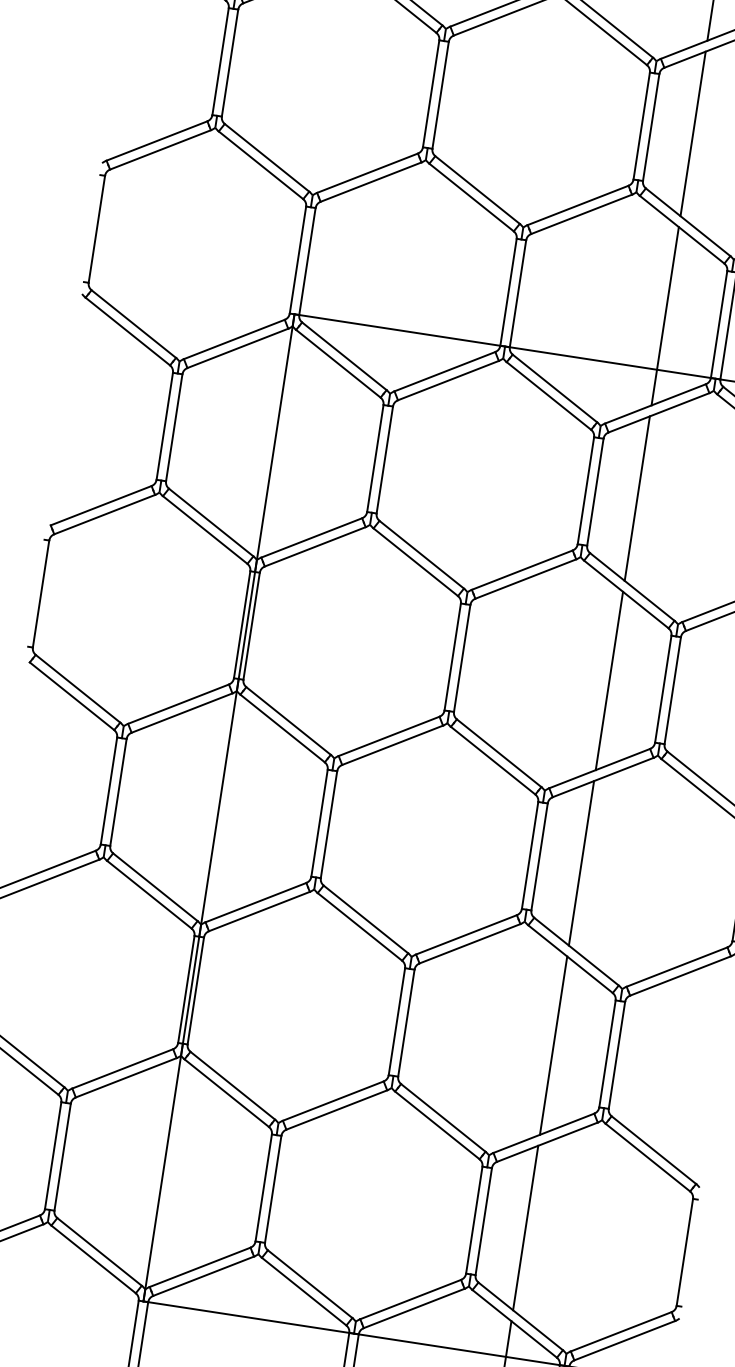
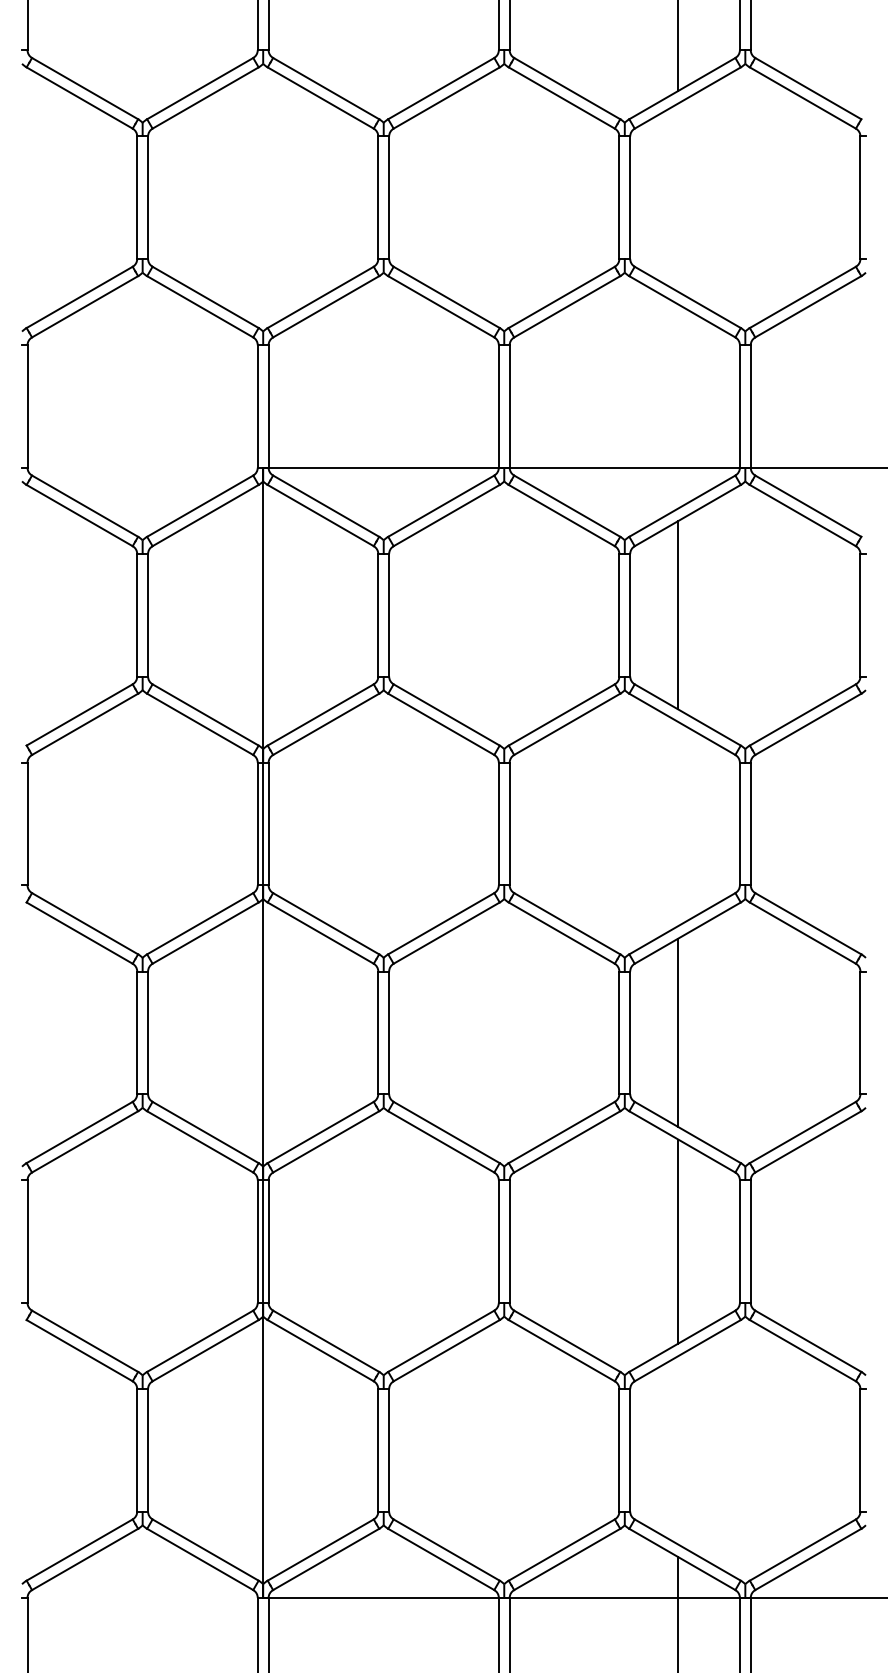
line: (693, 133) -> (678, 197), removed
line: (665, 316) -> (678, 406), removed
line: (609, 680) -> (678, 823), removed
line: (525, 1228) -> (678, 1450), removed

